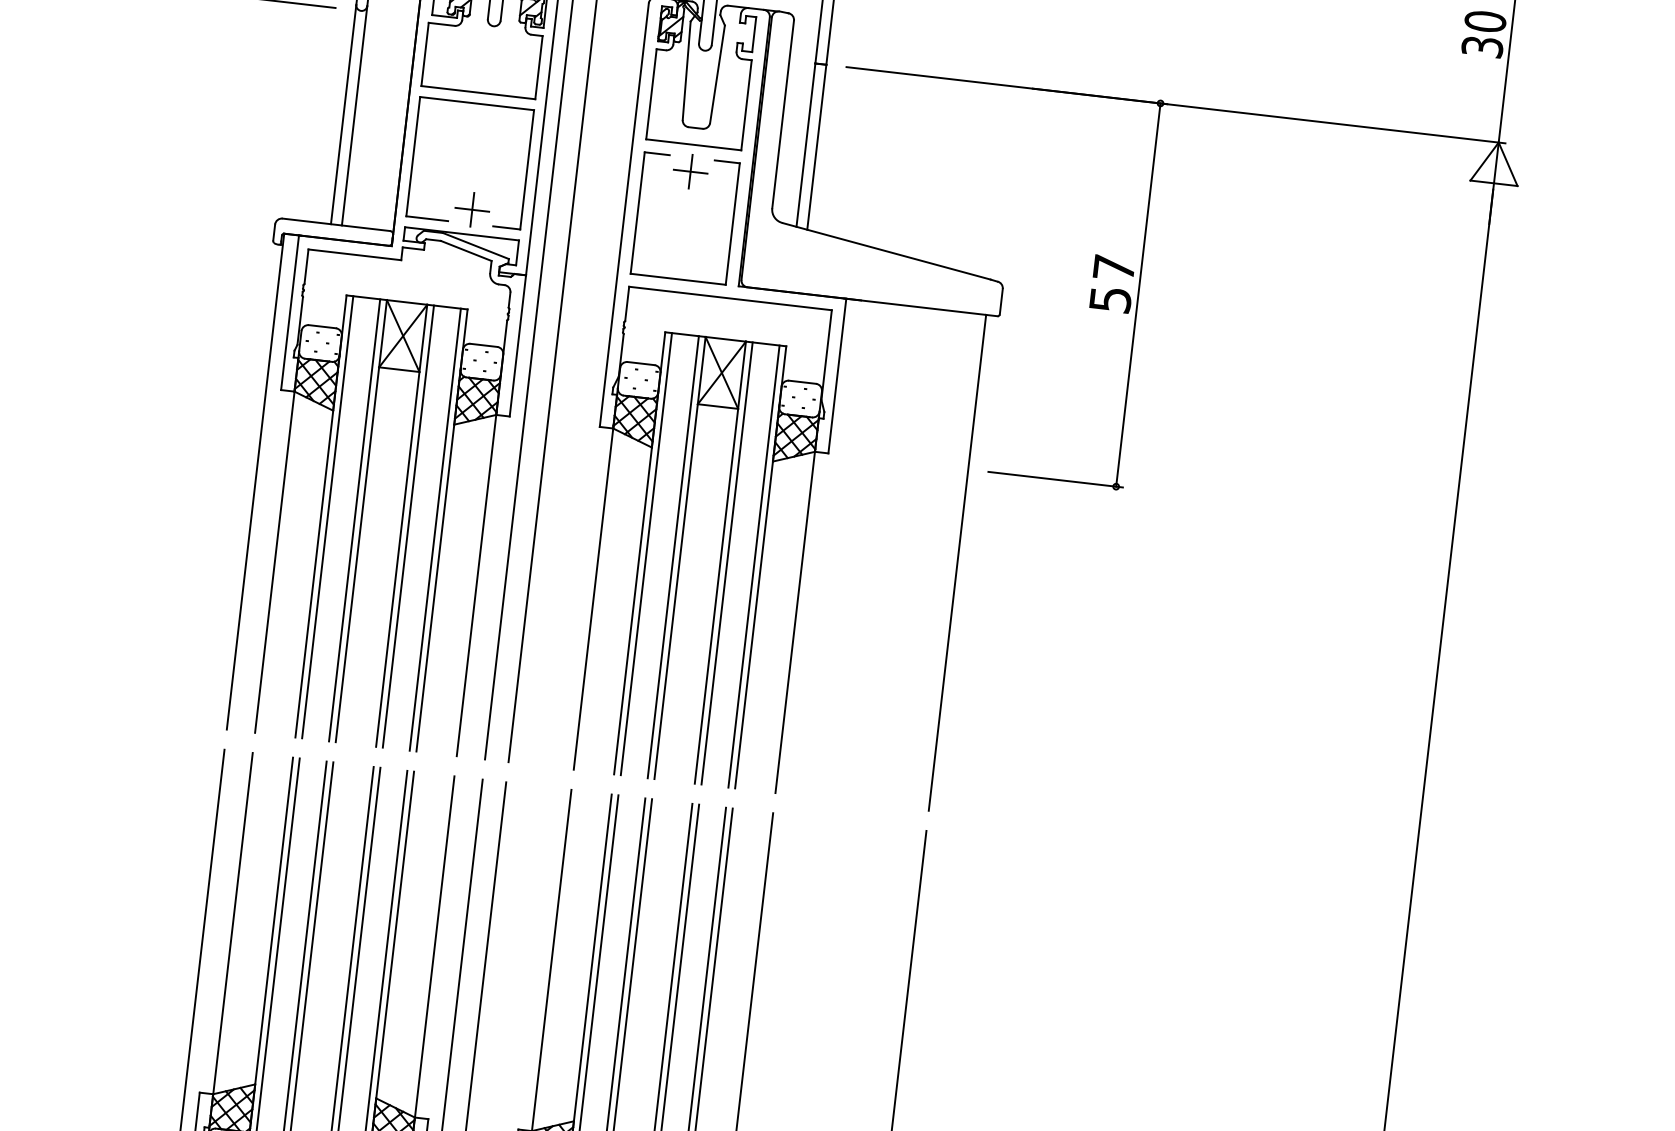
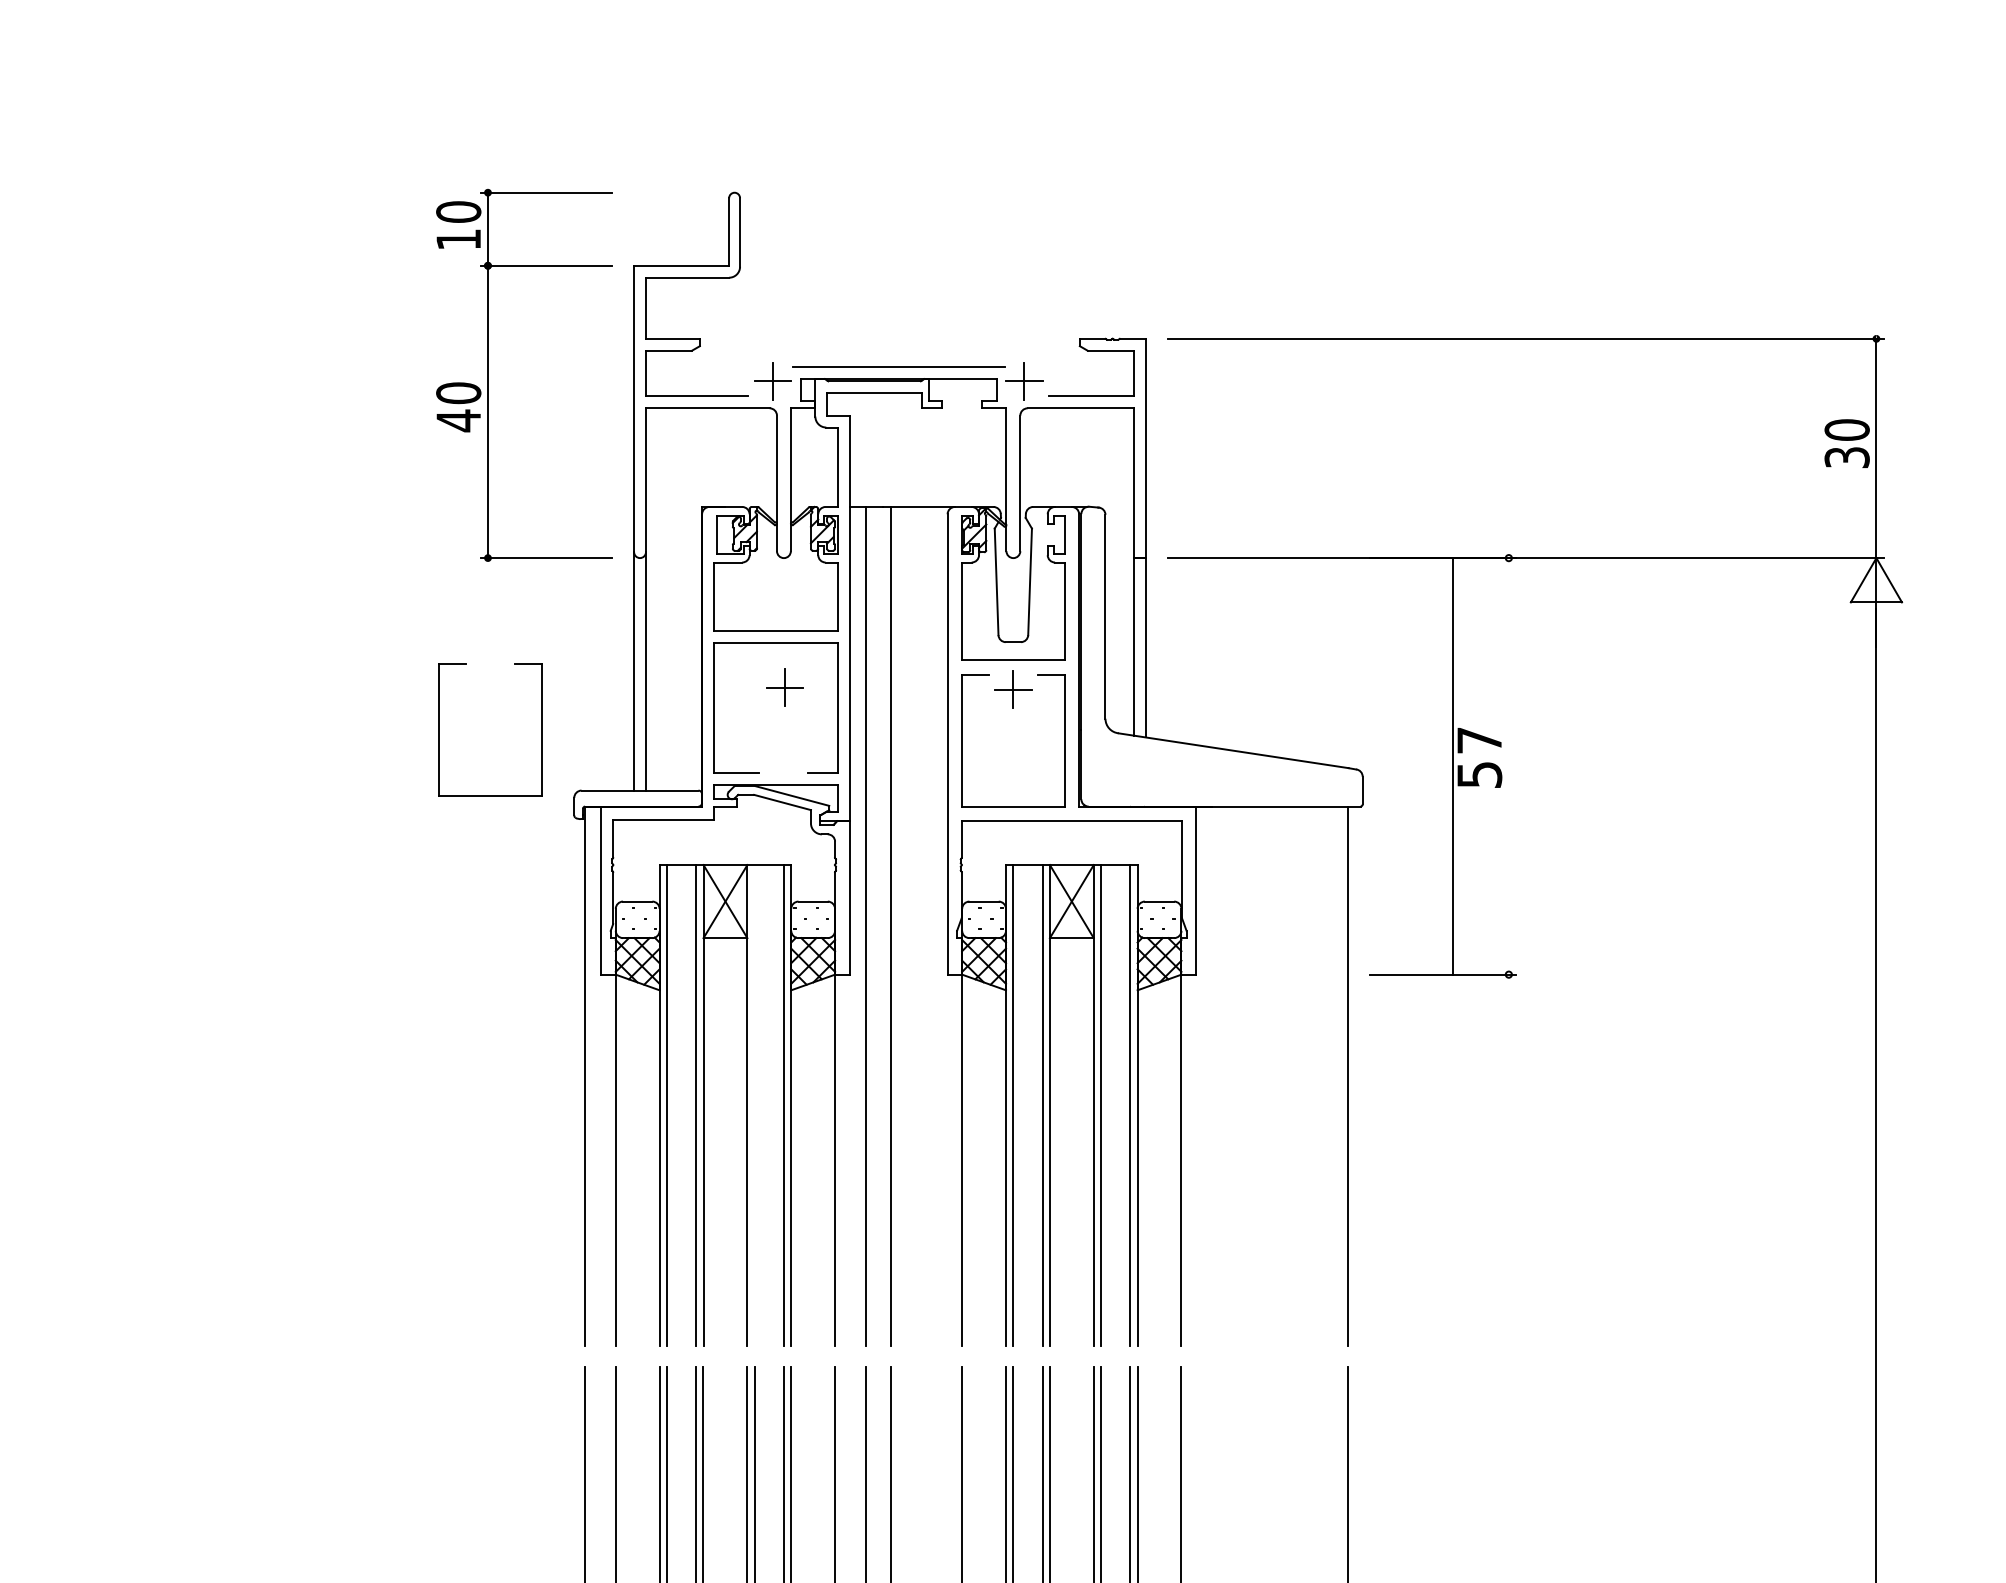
part: (158, 147) -> (439, 729), added
part: (471, 209) -> (784, 687), moved
line: (1138, 295) -> (1452, 766), moved
line: (408, 526) -> (754, 1105), removed

